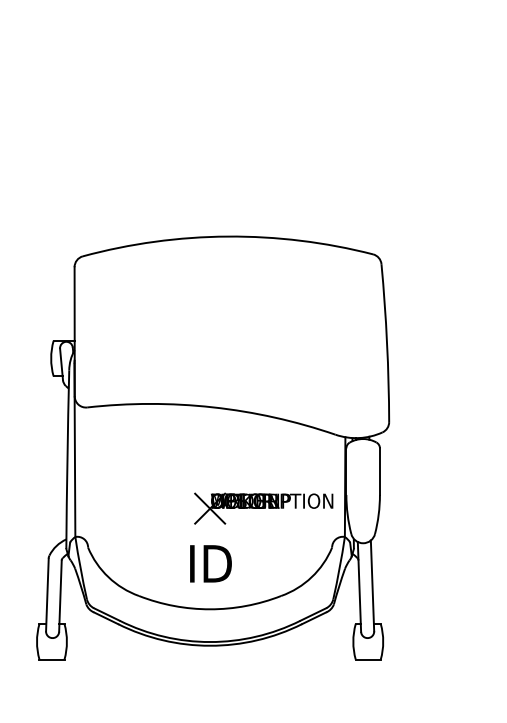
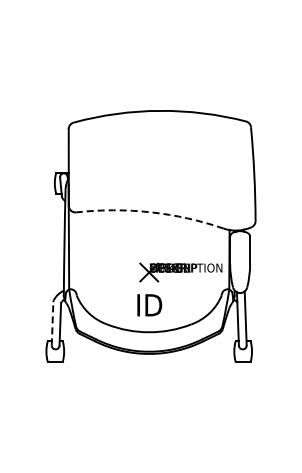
arc: (212, 407) -> (150, 212), solid -> dashed
line: (47, 594) -> (52, 323), solid -> dashed

